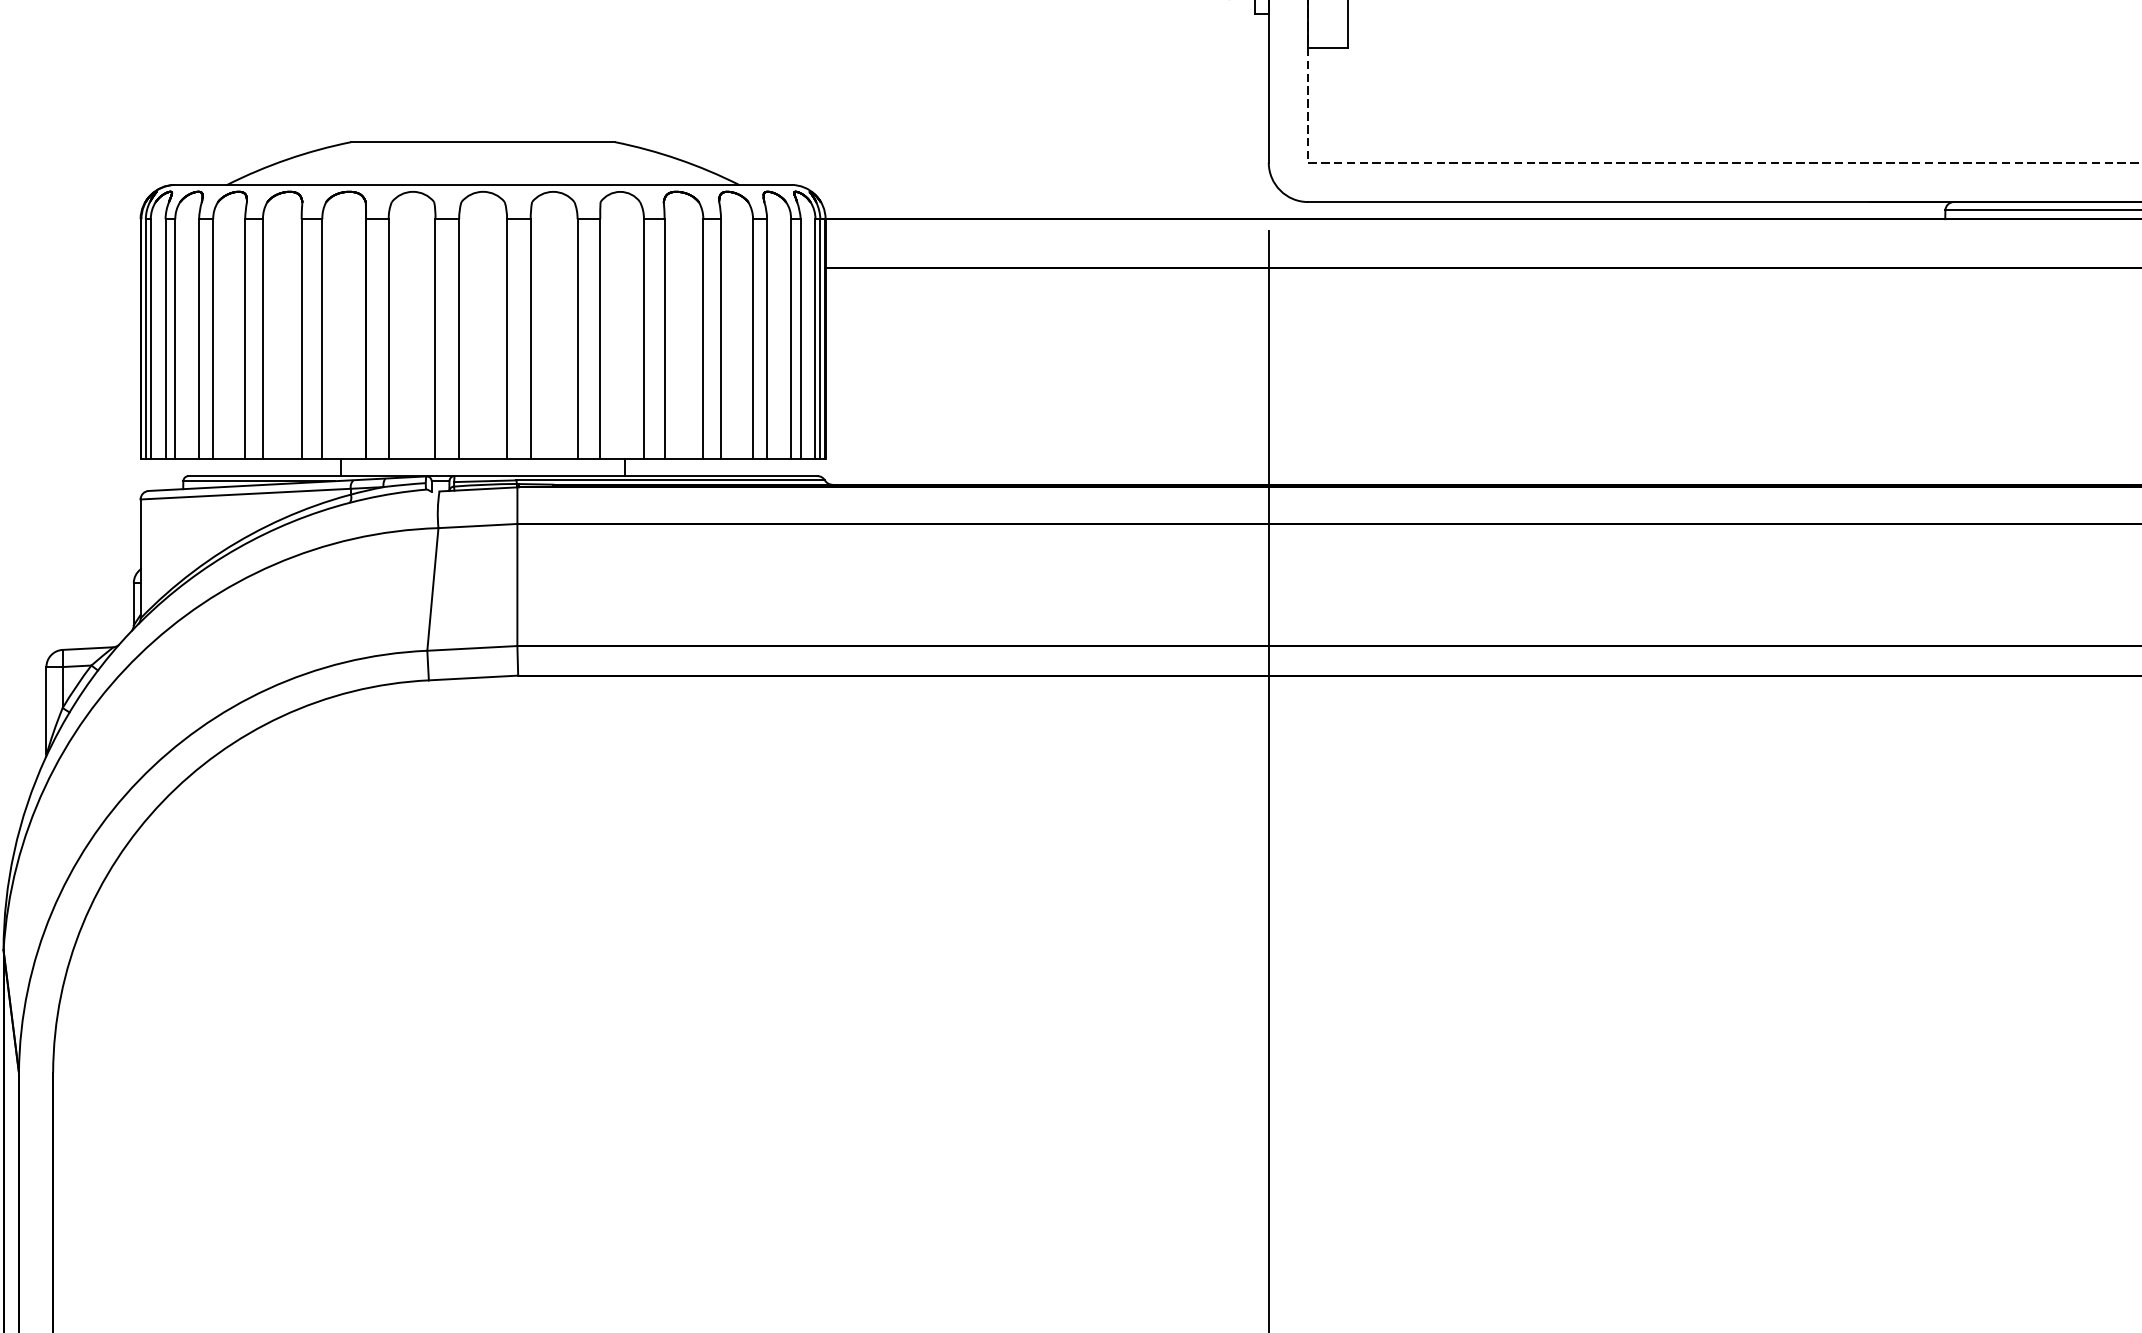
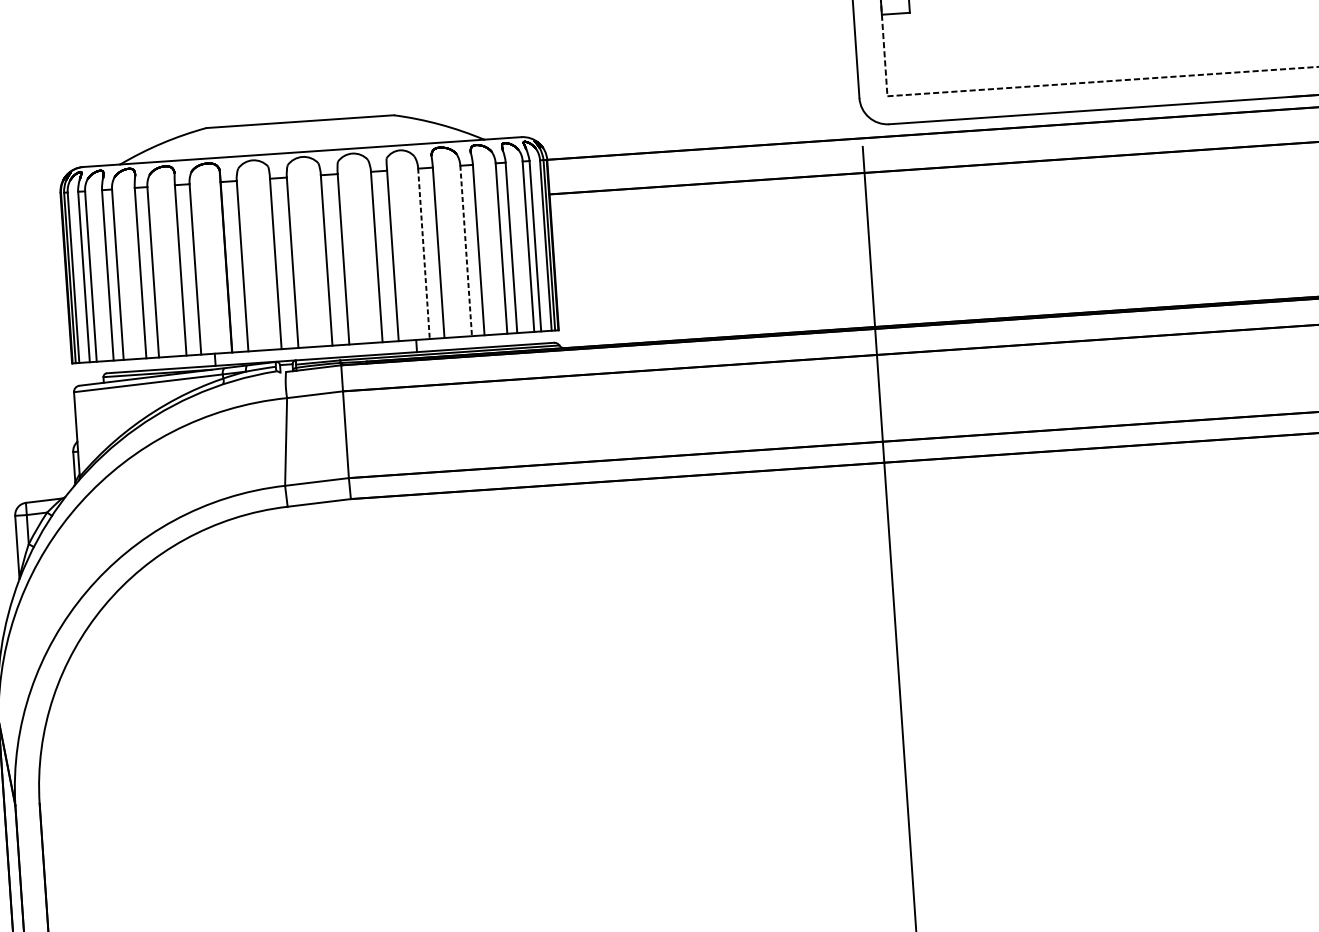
line: (643, 339) -> (423, 254), solid -> dashed
line: (703, 339) -> (466, 251), solid -> dashed

